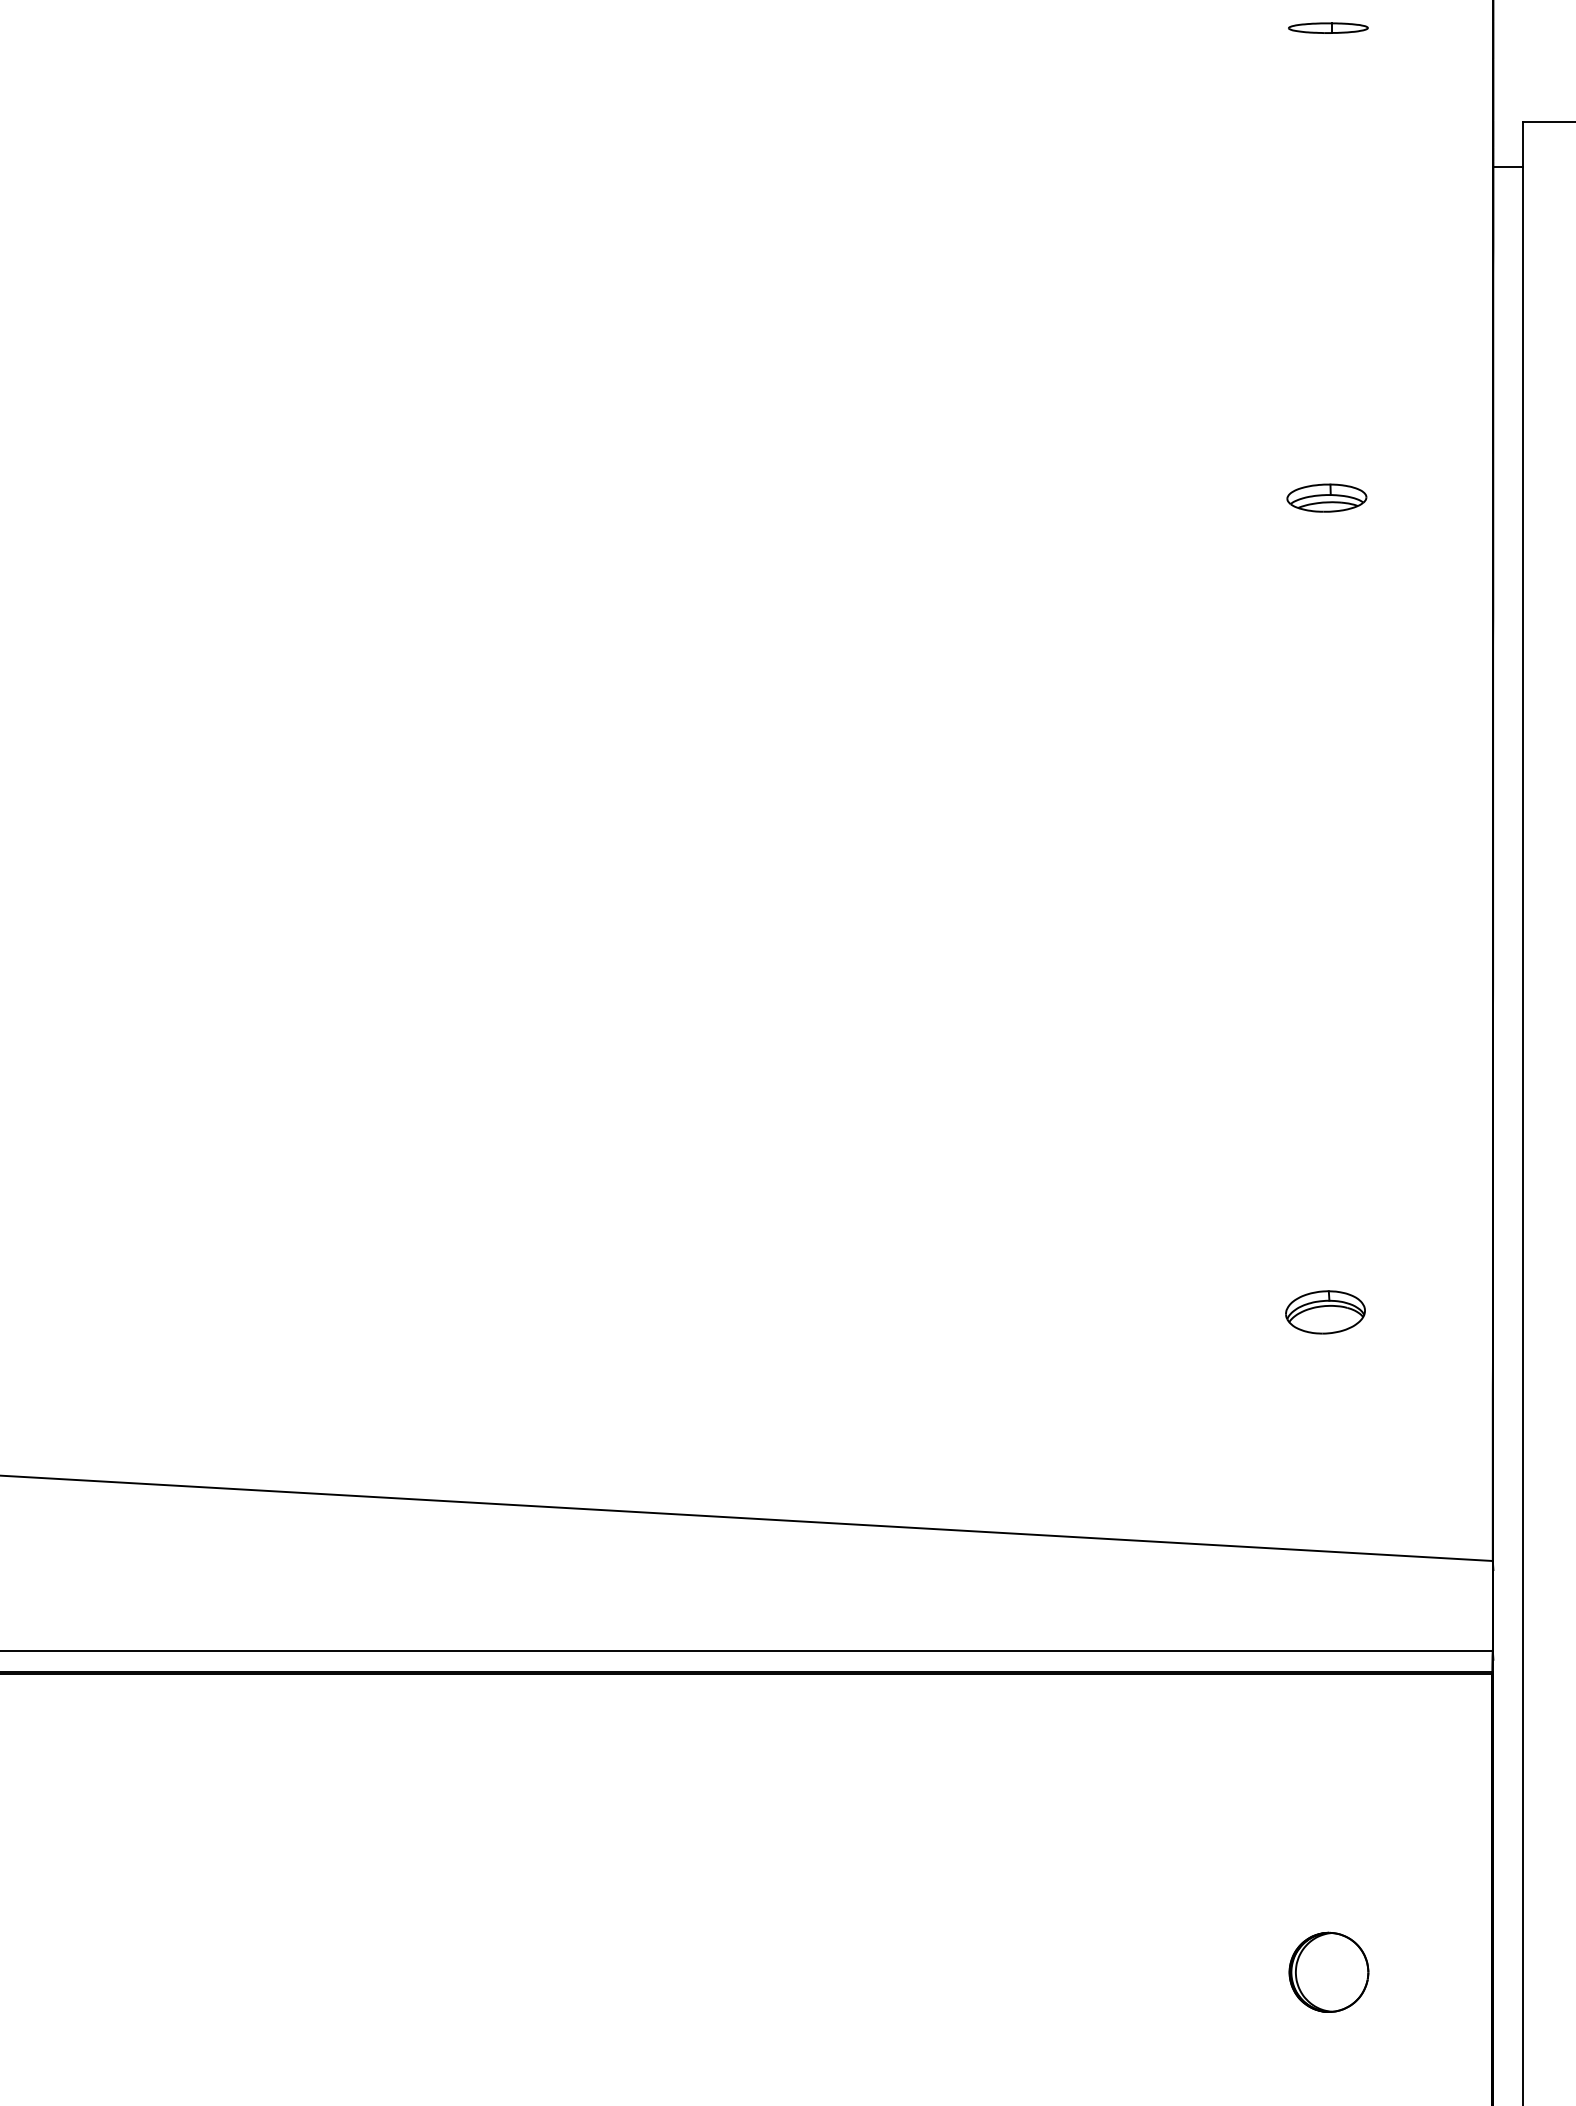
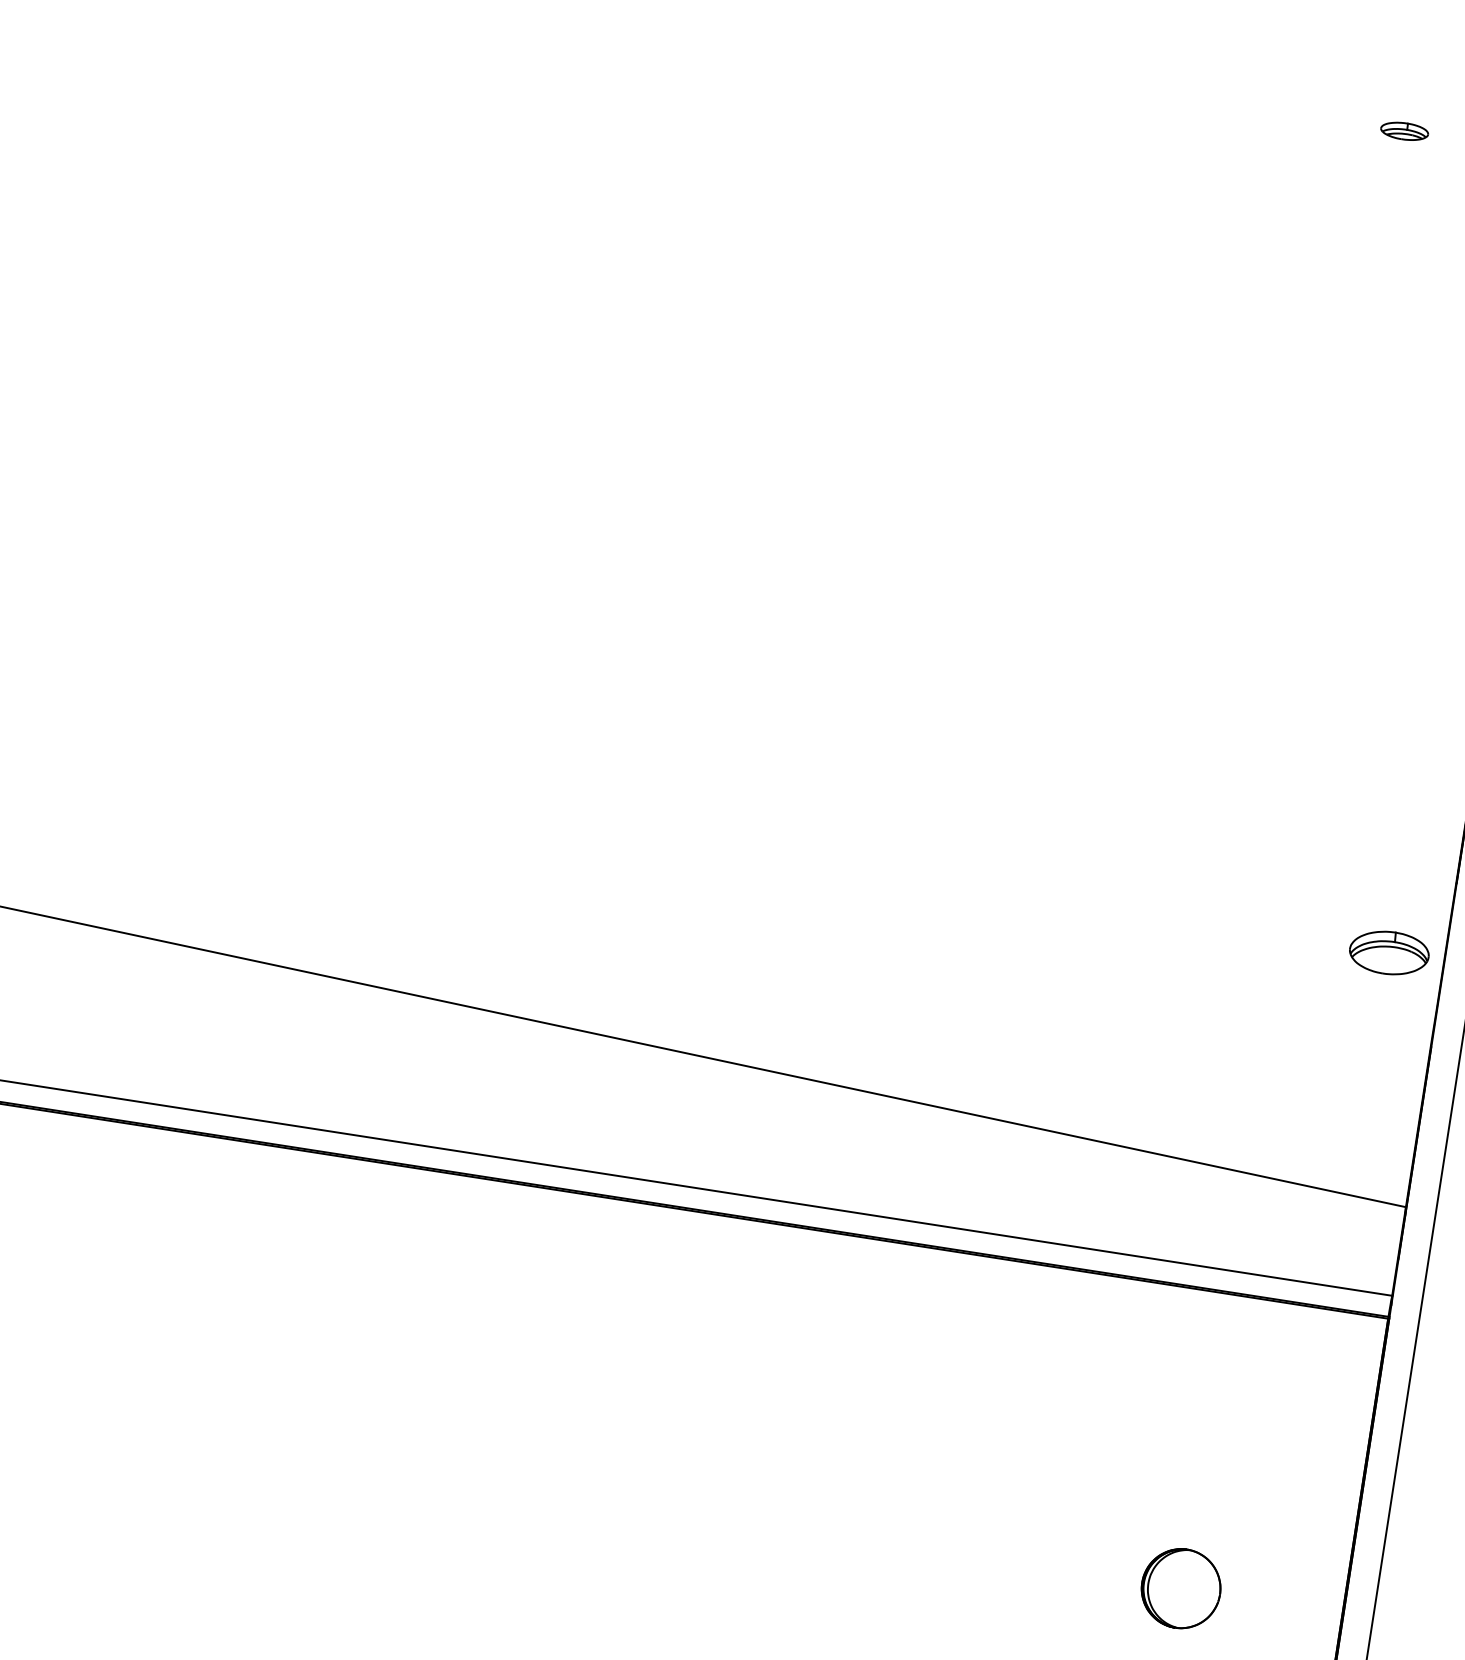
part: (1326, 497) -> (1404, 130), size x0.6
part: (1325, 1312) -> (1389, 953), moved

